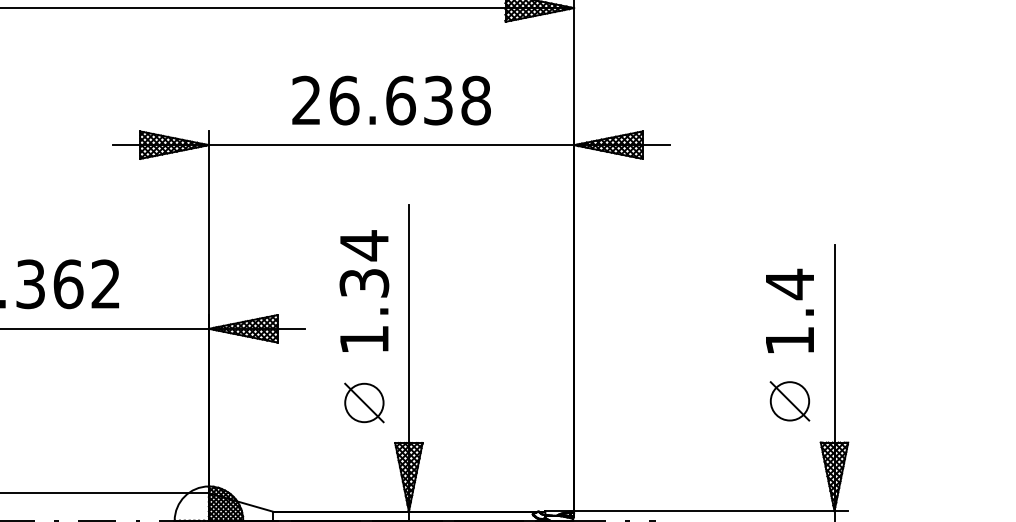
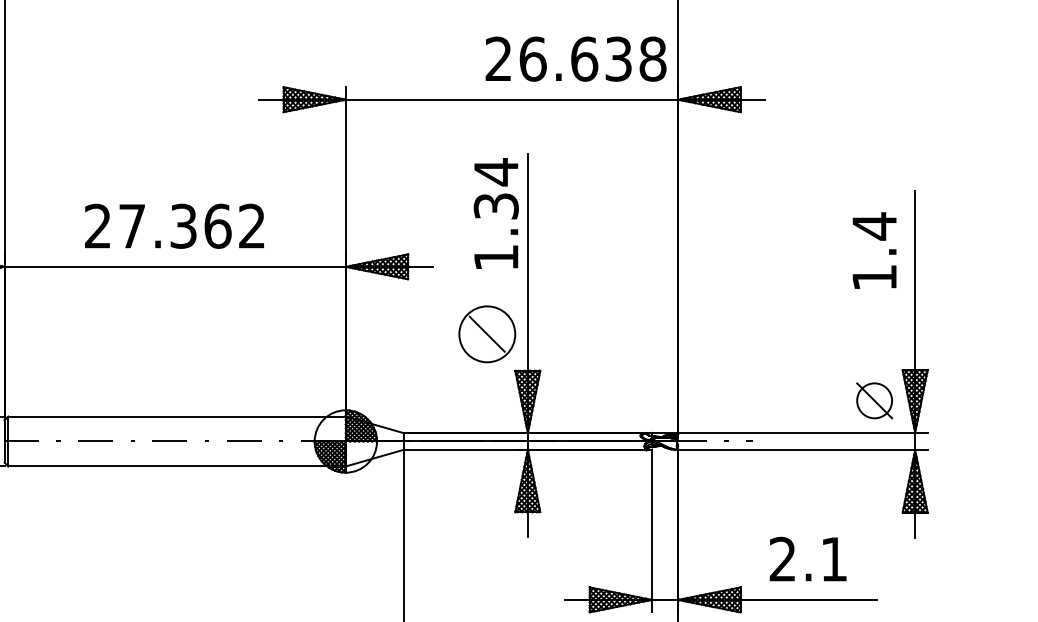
text: (390, 99) -> (575, 58), moved
text: (363, 291) -> (495, 213), moved
part: (789, 400) -> (874, 400), moved
circle: (363, 402) -> (486, 333), size x1.6

